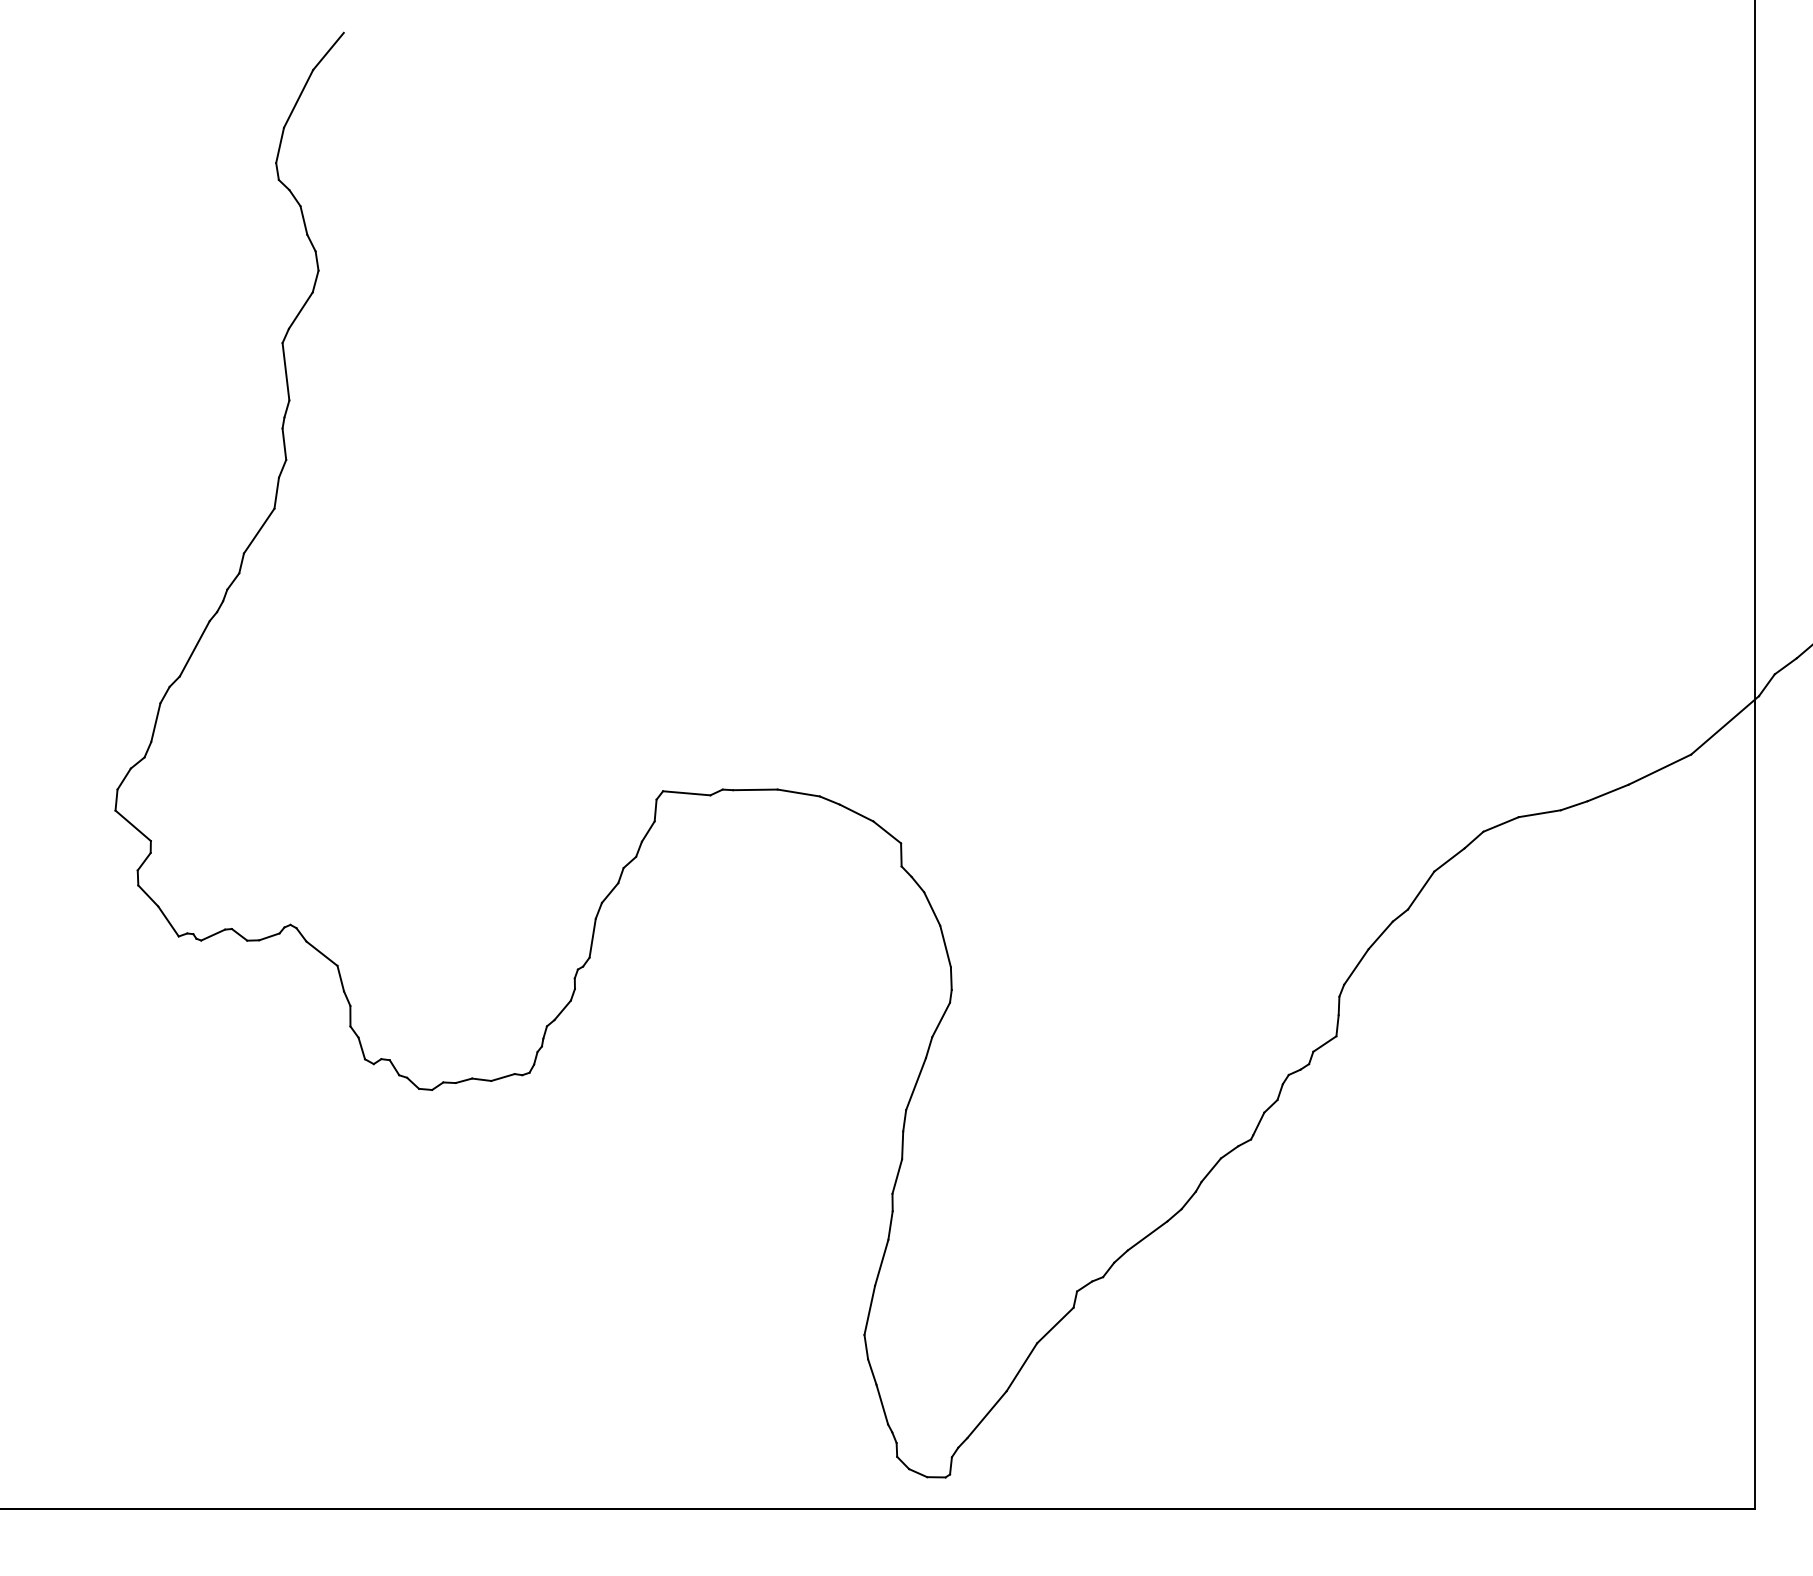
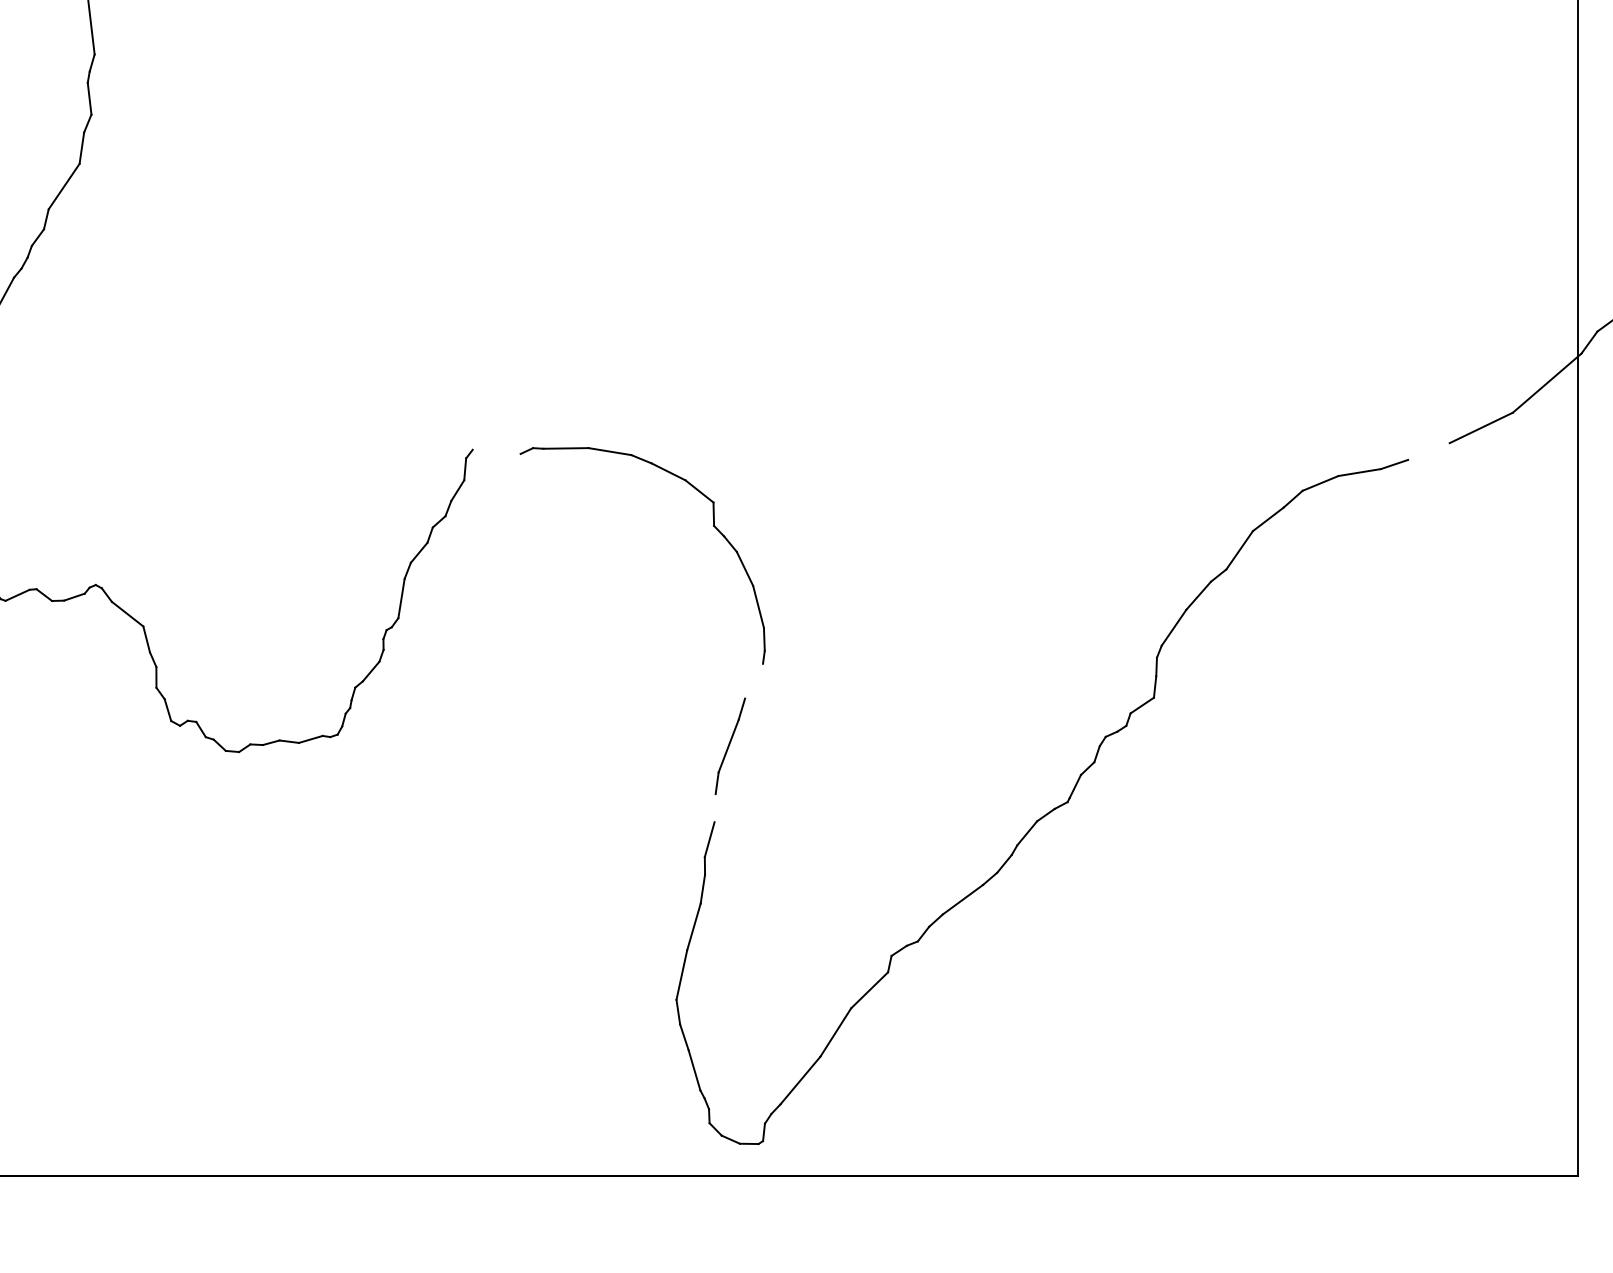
line: (1607, 792) -> (1428, 451), removed
line: (686, 793) -> (496, 452), removed
line: (940, 1019) -> (753, 680), removed
line: (902, 1145) -> (714, 808), removed

